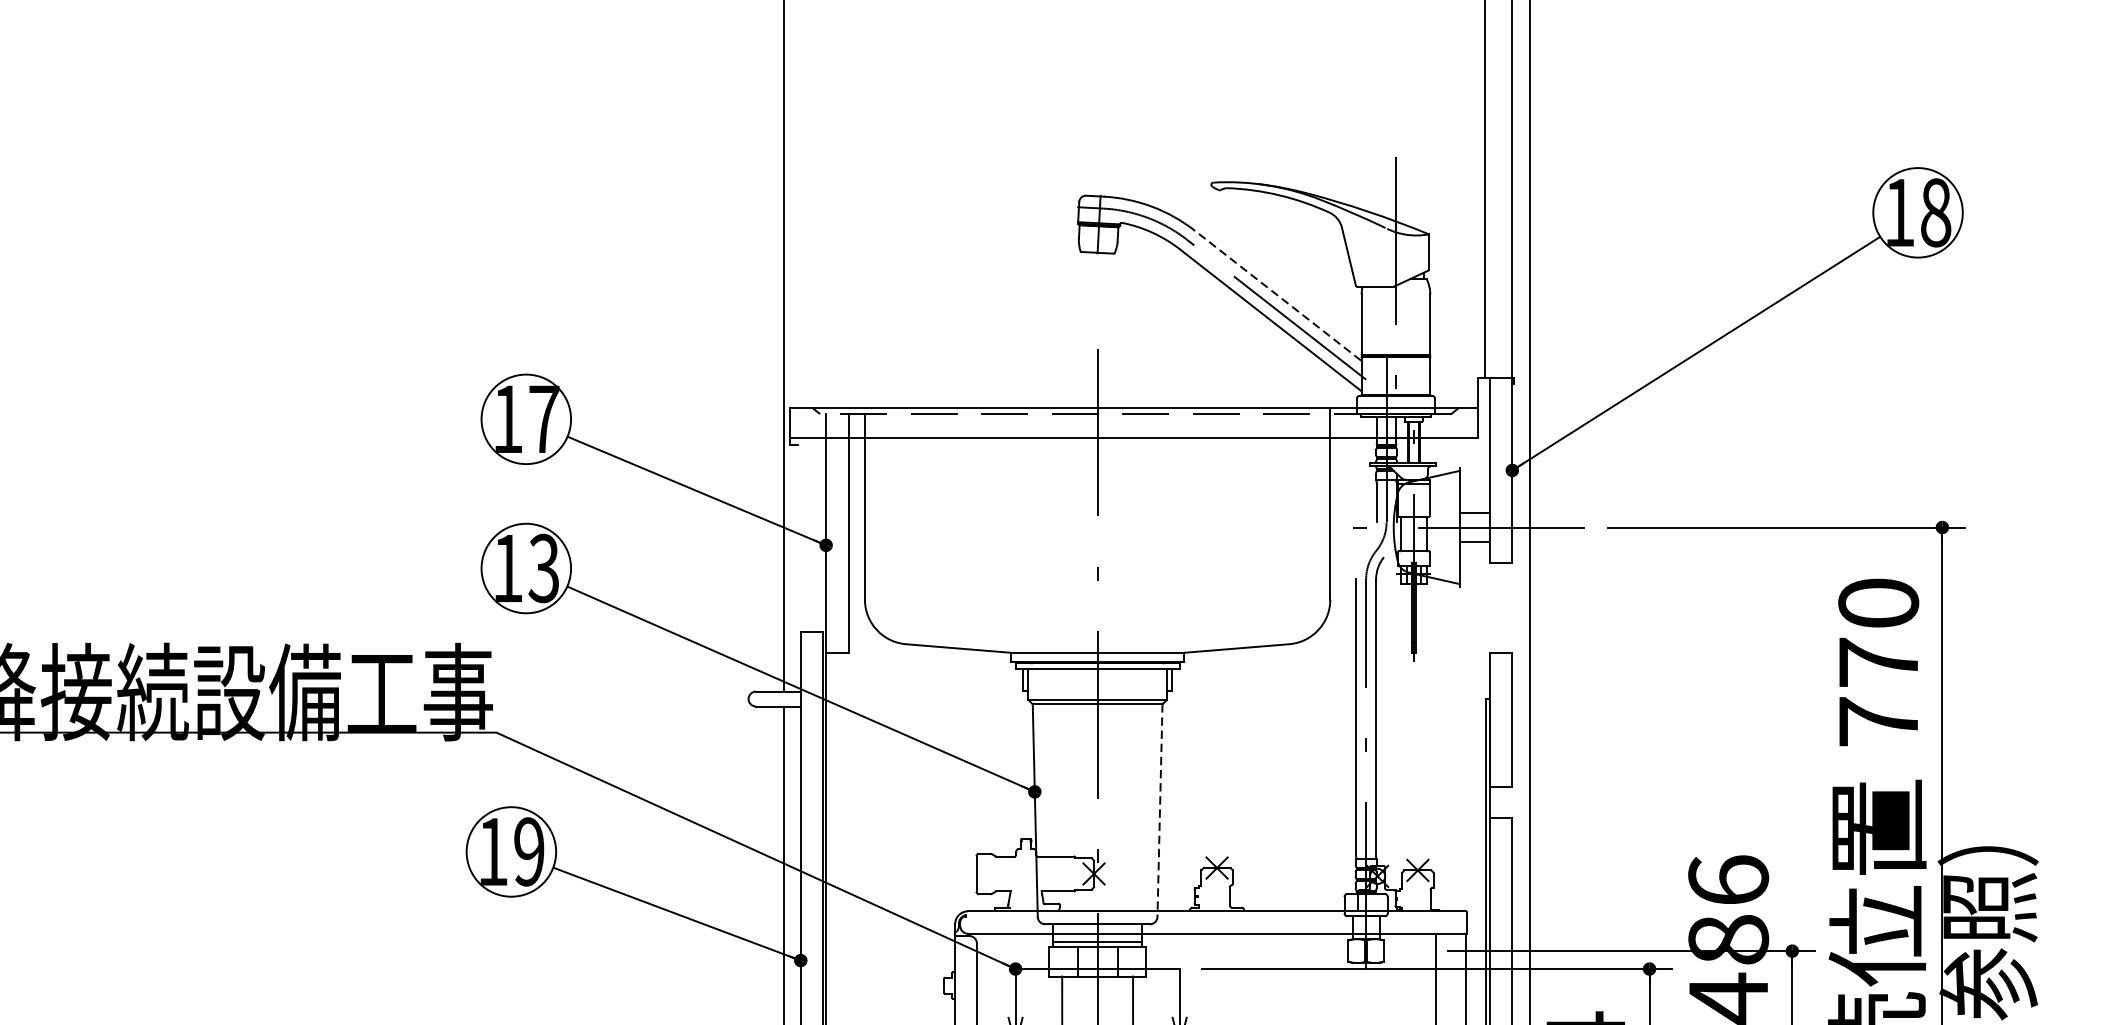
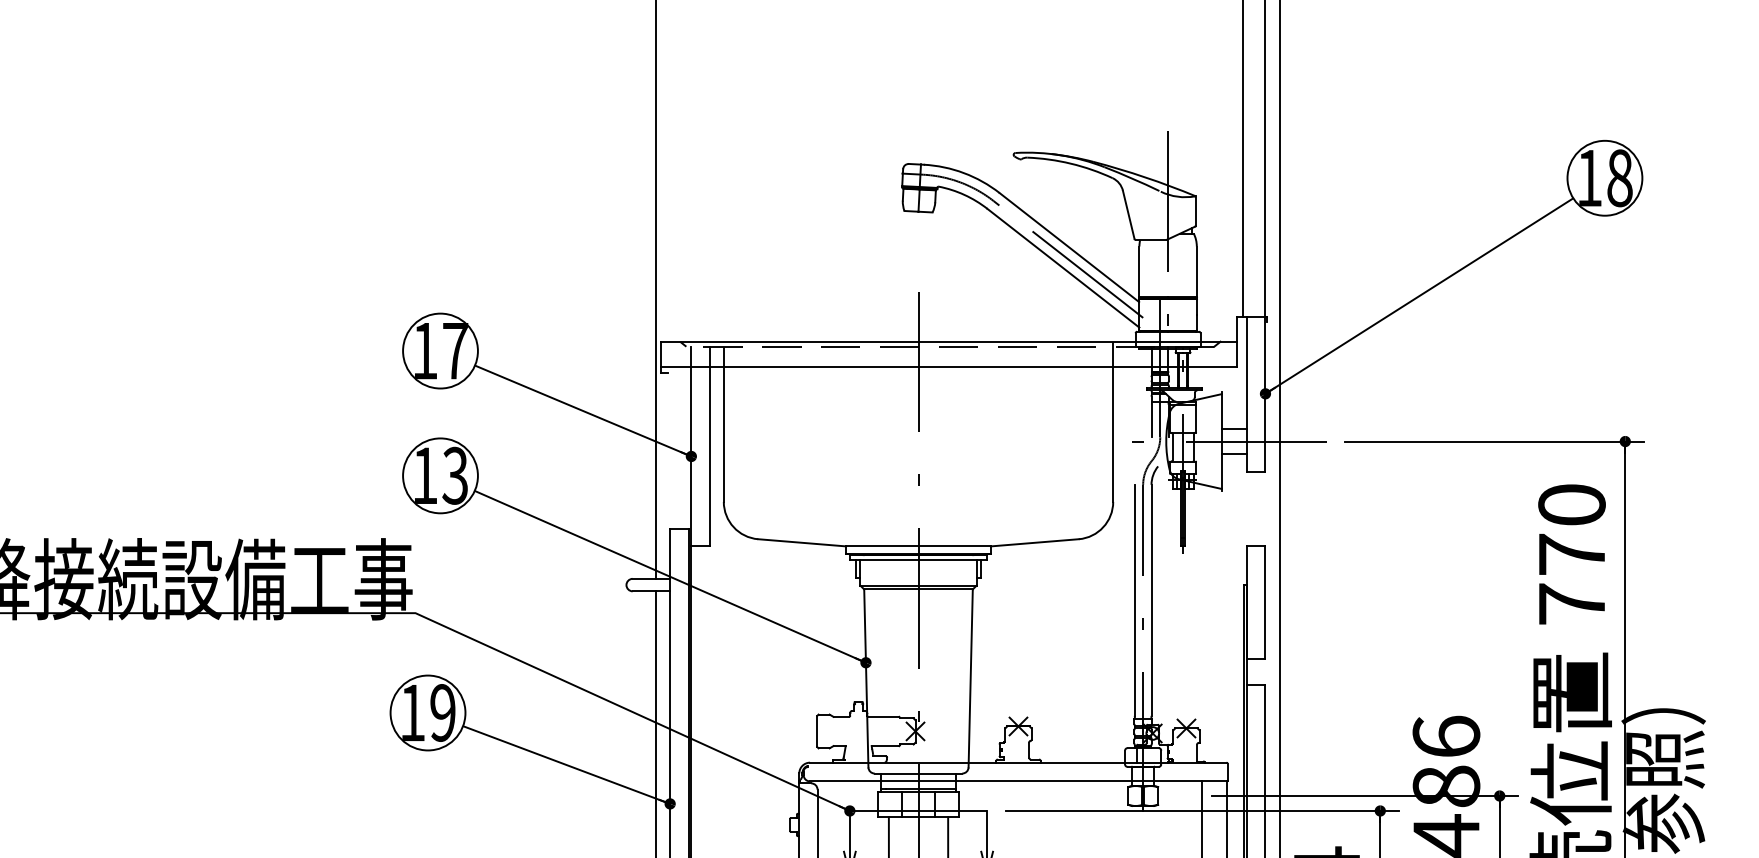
line: (1276, 295) -> (1068, 247), dashed -> solid
line: (1159, 810) -> (970, 678), dashed -> solid

